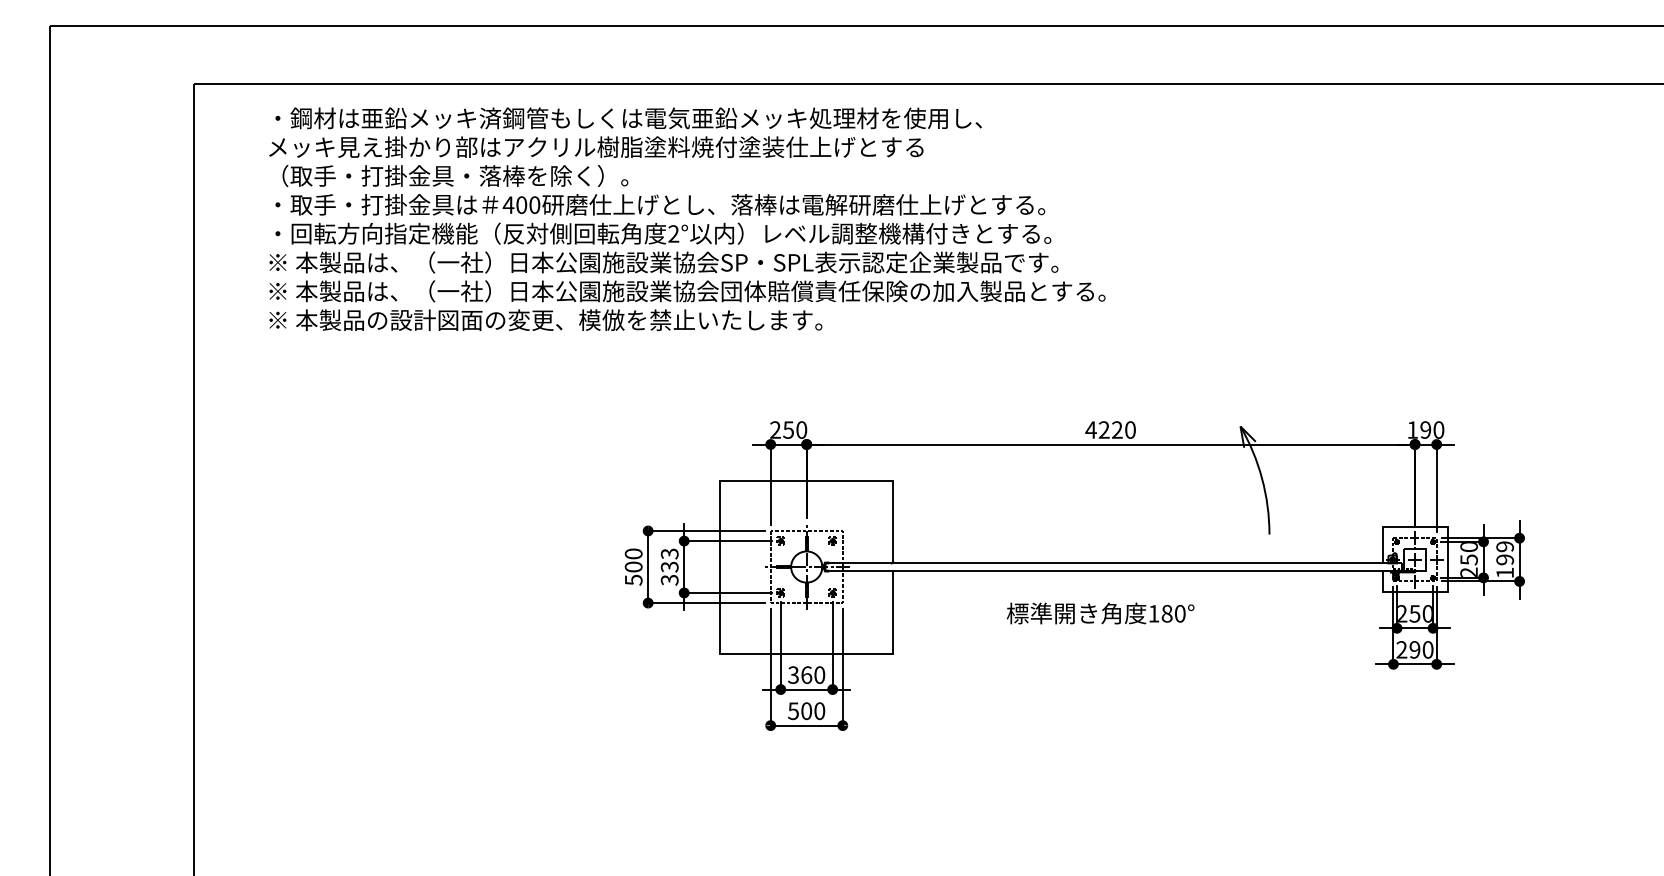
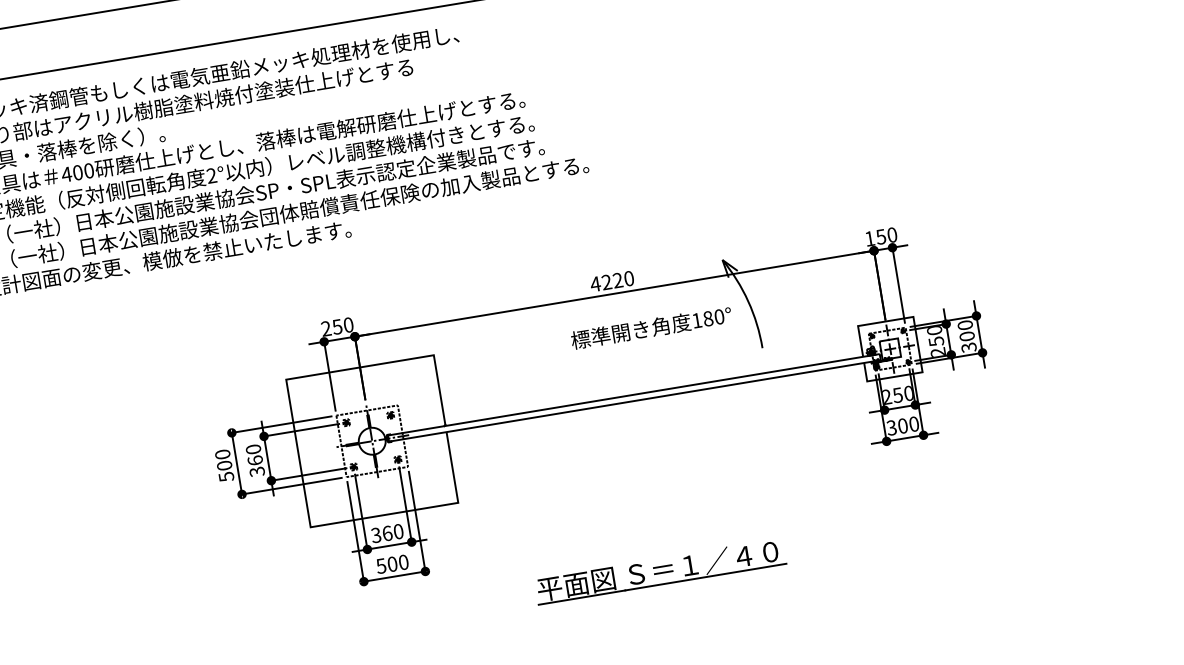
text: (1425, 429) -> (880, 236), 190 -> 150
text: (1505, 559) -> (967, 336), 199 -> 300
text: (669, 560) -> (254, 455), 333 -> 360
text: (1100, 613) -> (651, 327), moved
text: (1408, 649) -> (897, 426), 290 -> 300
part: (1110, 769) -> (660, 571), added

